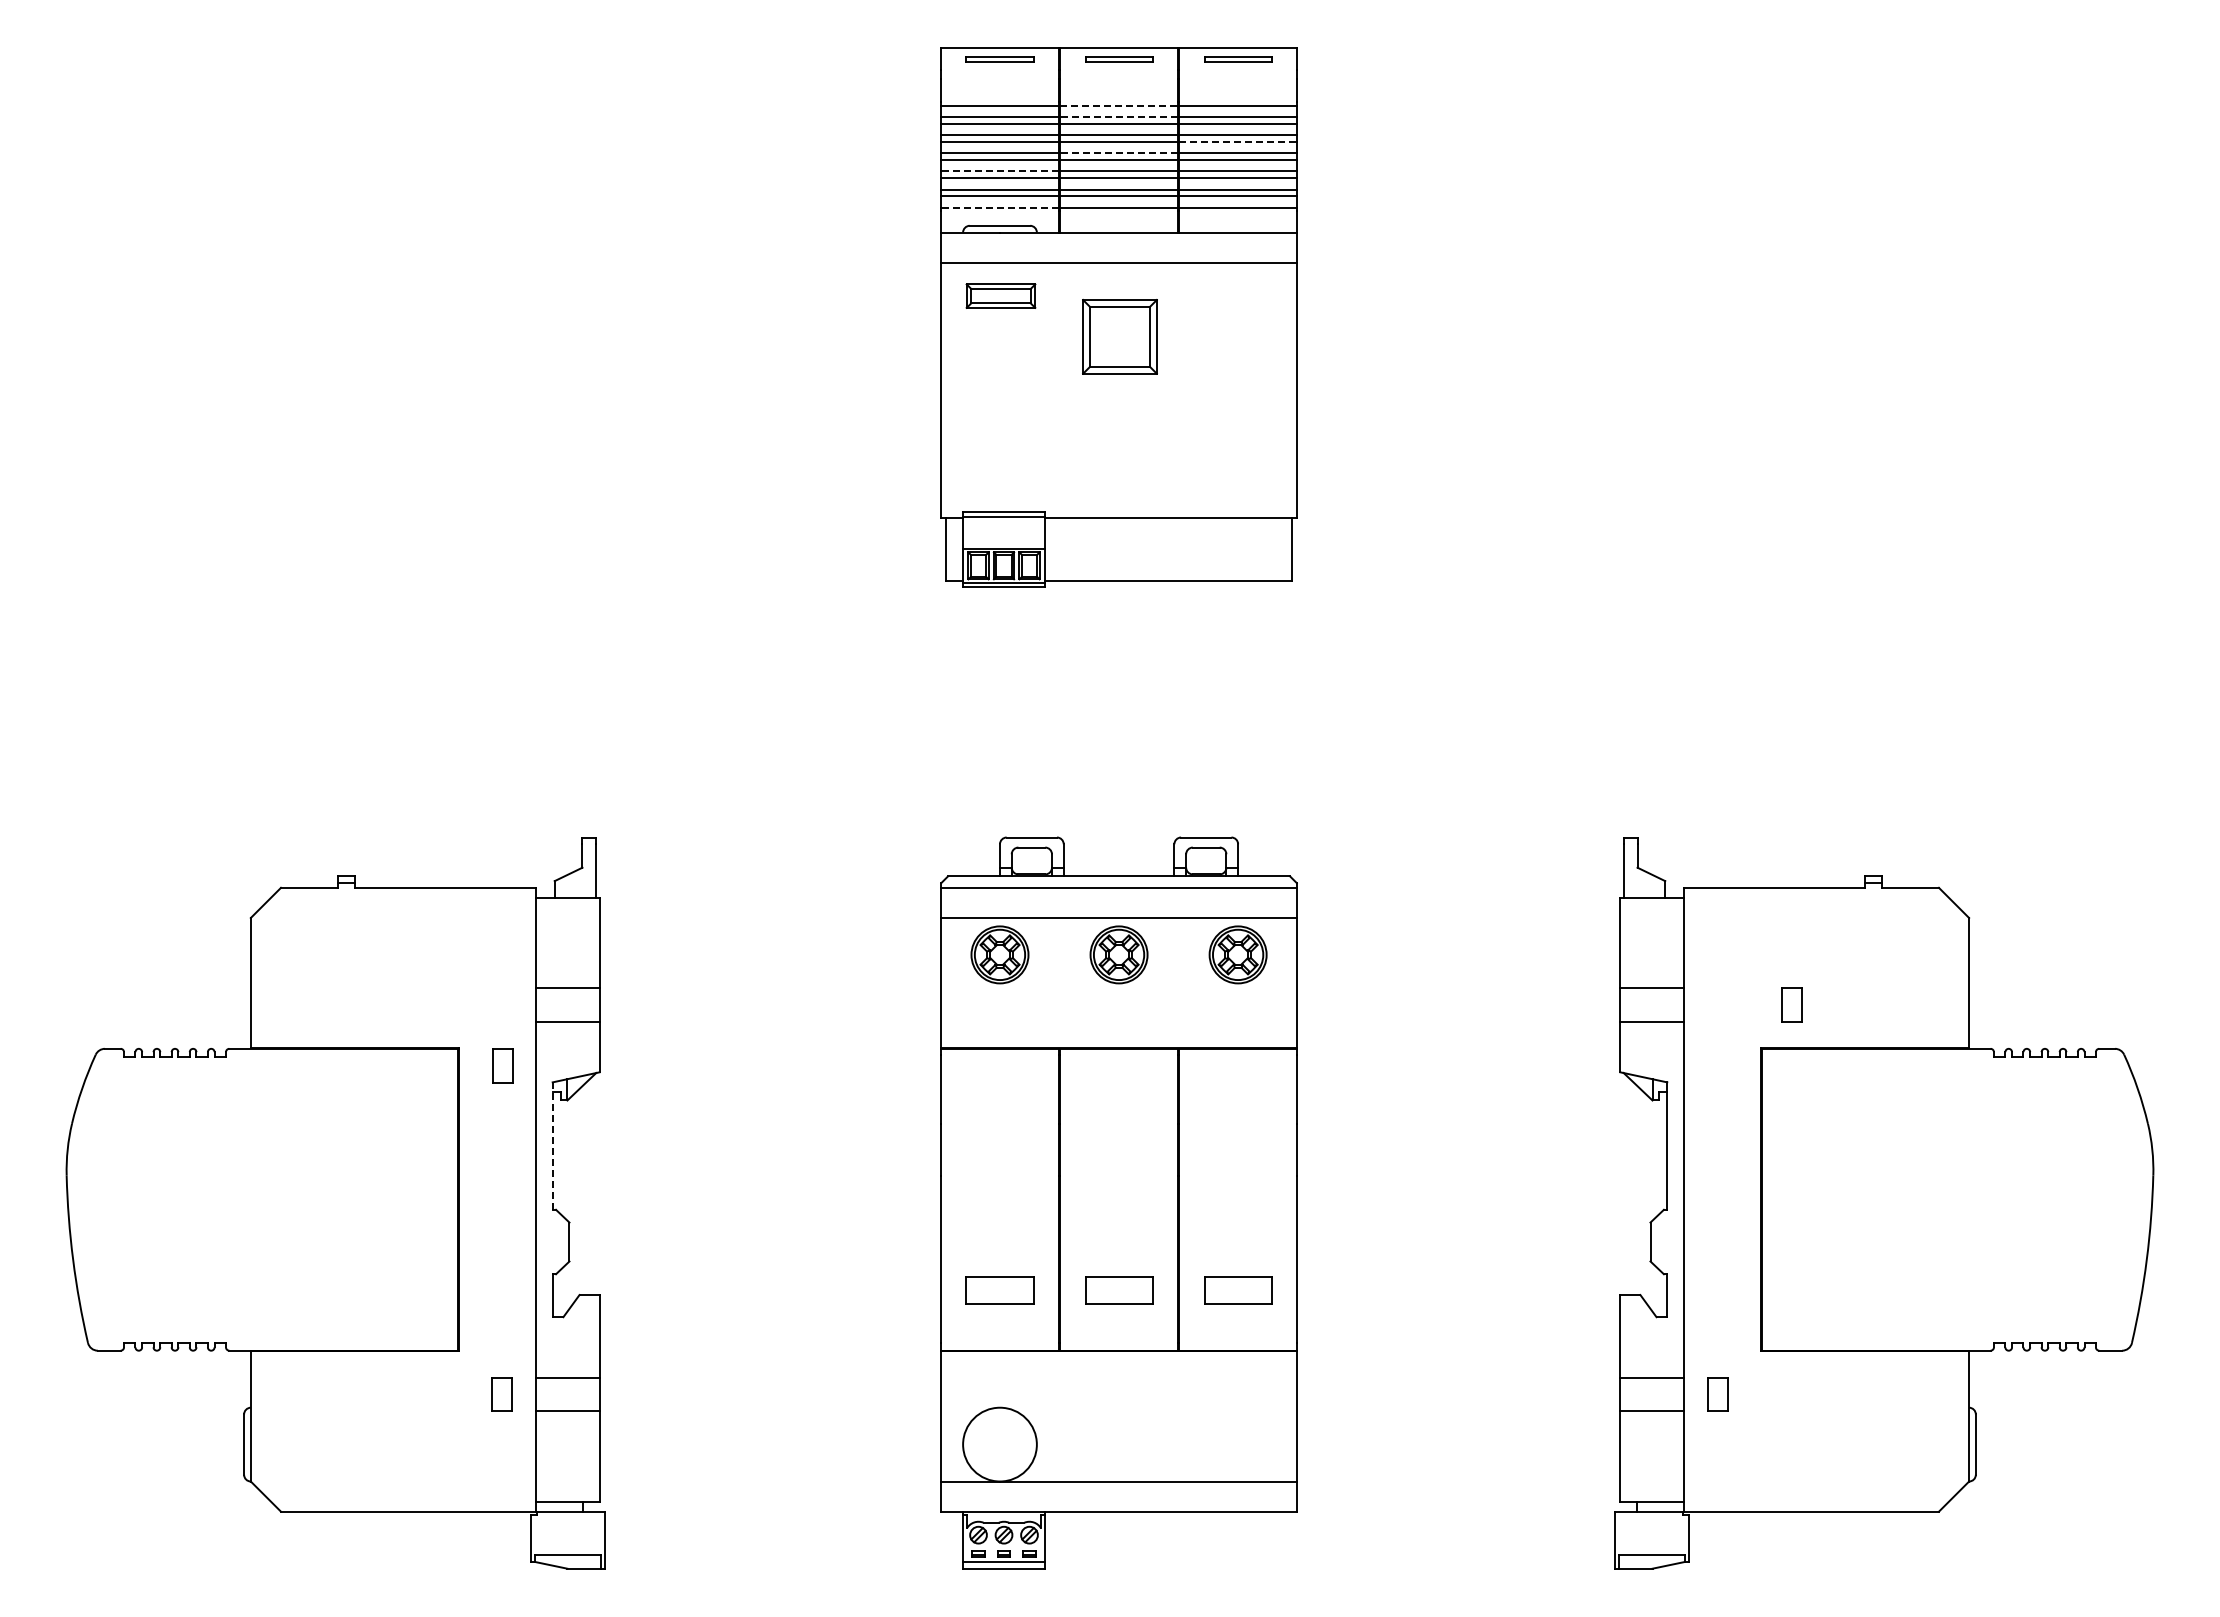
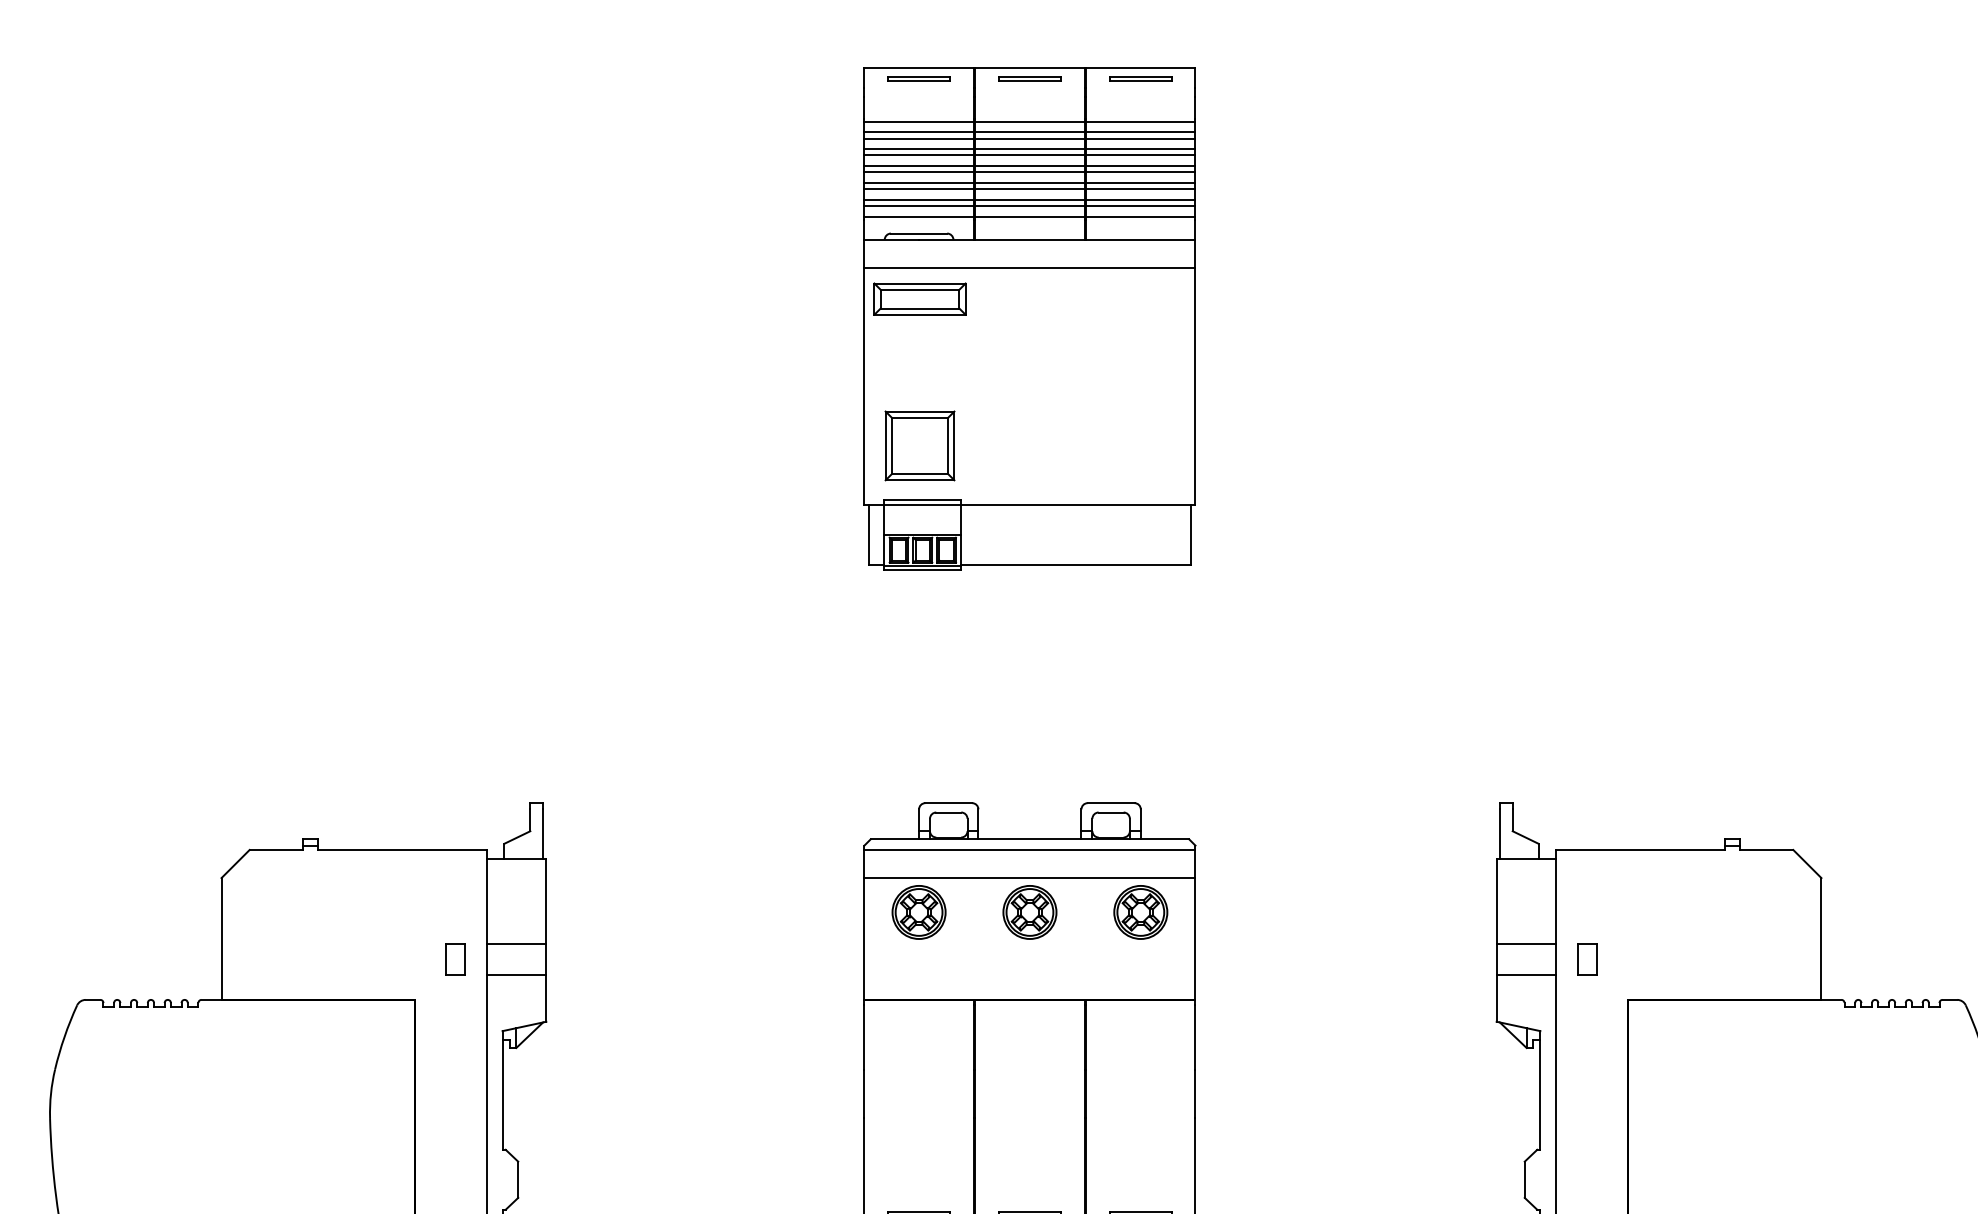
line: (1119, 105) -> (1030, 121), dashed -> solid
line: (1119, 117) -> (1030, 132), dashed -> solid
line: (1238, 141) -> (1141, 155), dashed -> solid
line: (1119, 153) -> (1030, 166), dashed -> solid
line: (1000, 171) -> (919, 183), dashed -> solid
line: (1000, 207) -> (919, 216), dashed -> solid
part: (1000, 295) -> (919, 298), size x1.43
part: (1119, 336) -> (919, 445), moved
part: (1791, 1004) -> (1587, 958), moved
part: (502, 1065) -> (454, 958), moved
line: (552, 1146) -> (502, 1090), dashed -> solid

